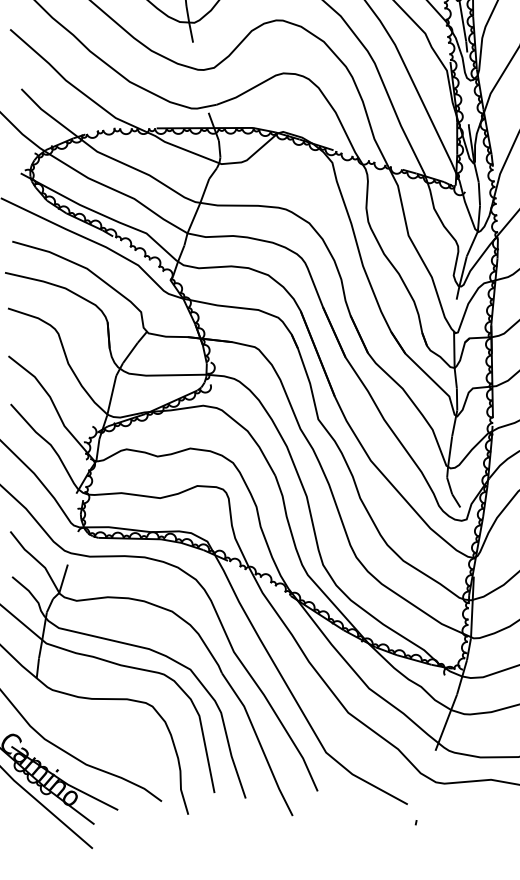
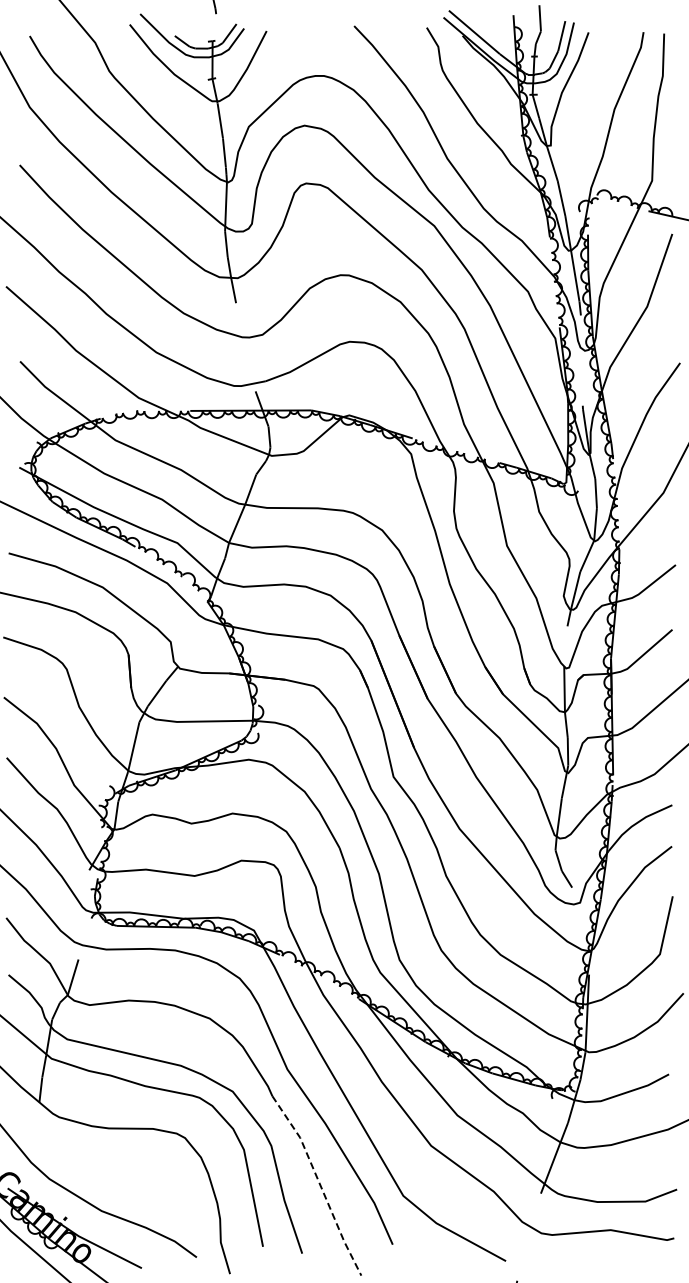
line: (259, 742) -> (319, 1183), solid -> dashed

